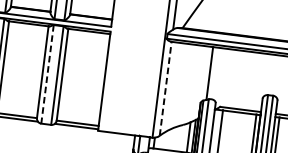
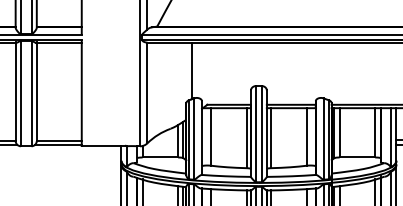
line: (47, 74) -> (20, 93), dashed -> solid
line: (165, 88) -> (147, 92), dashed -> solid

